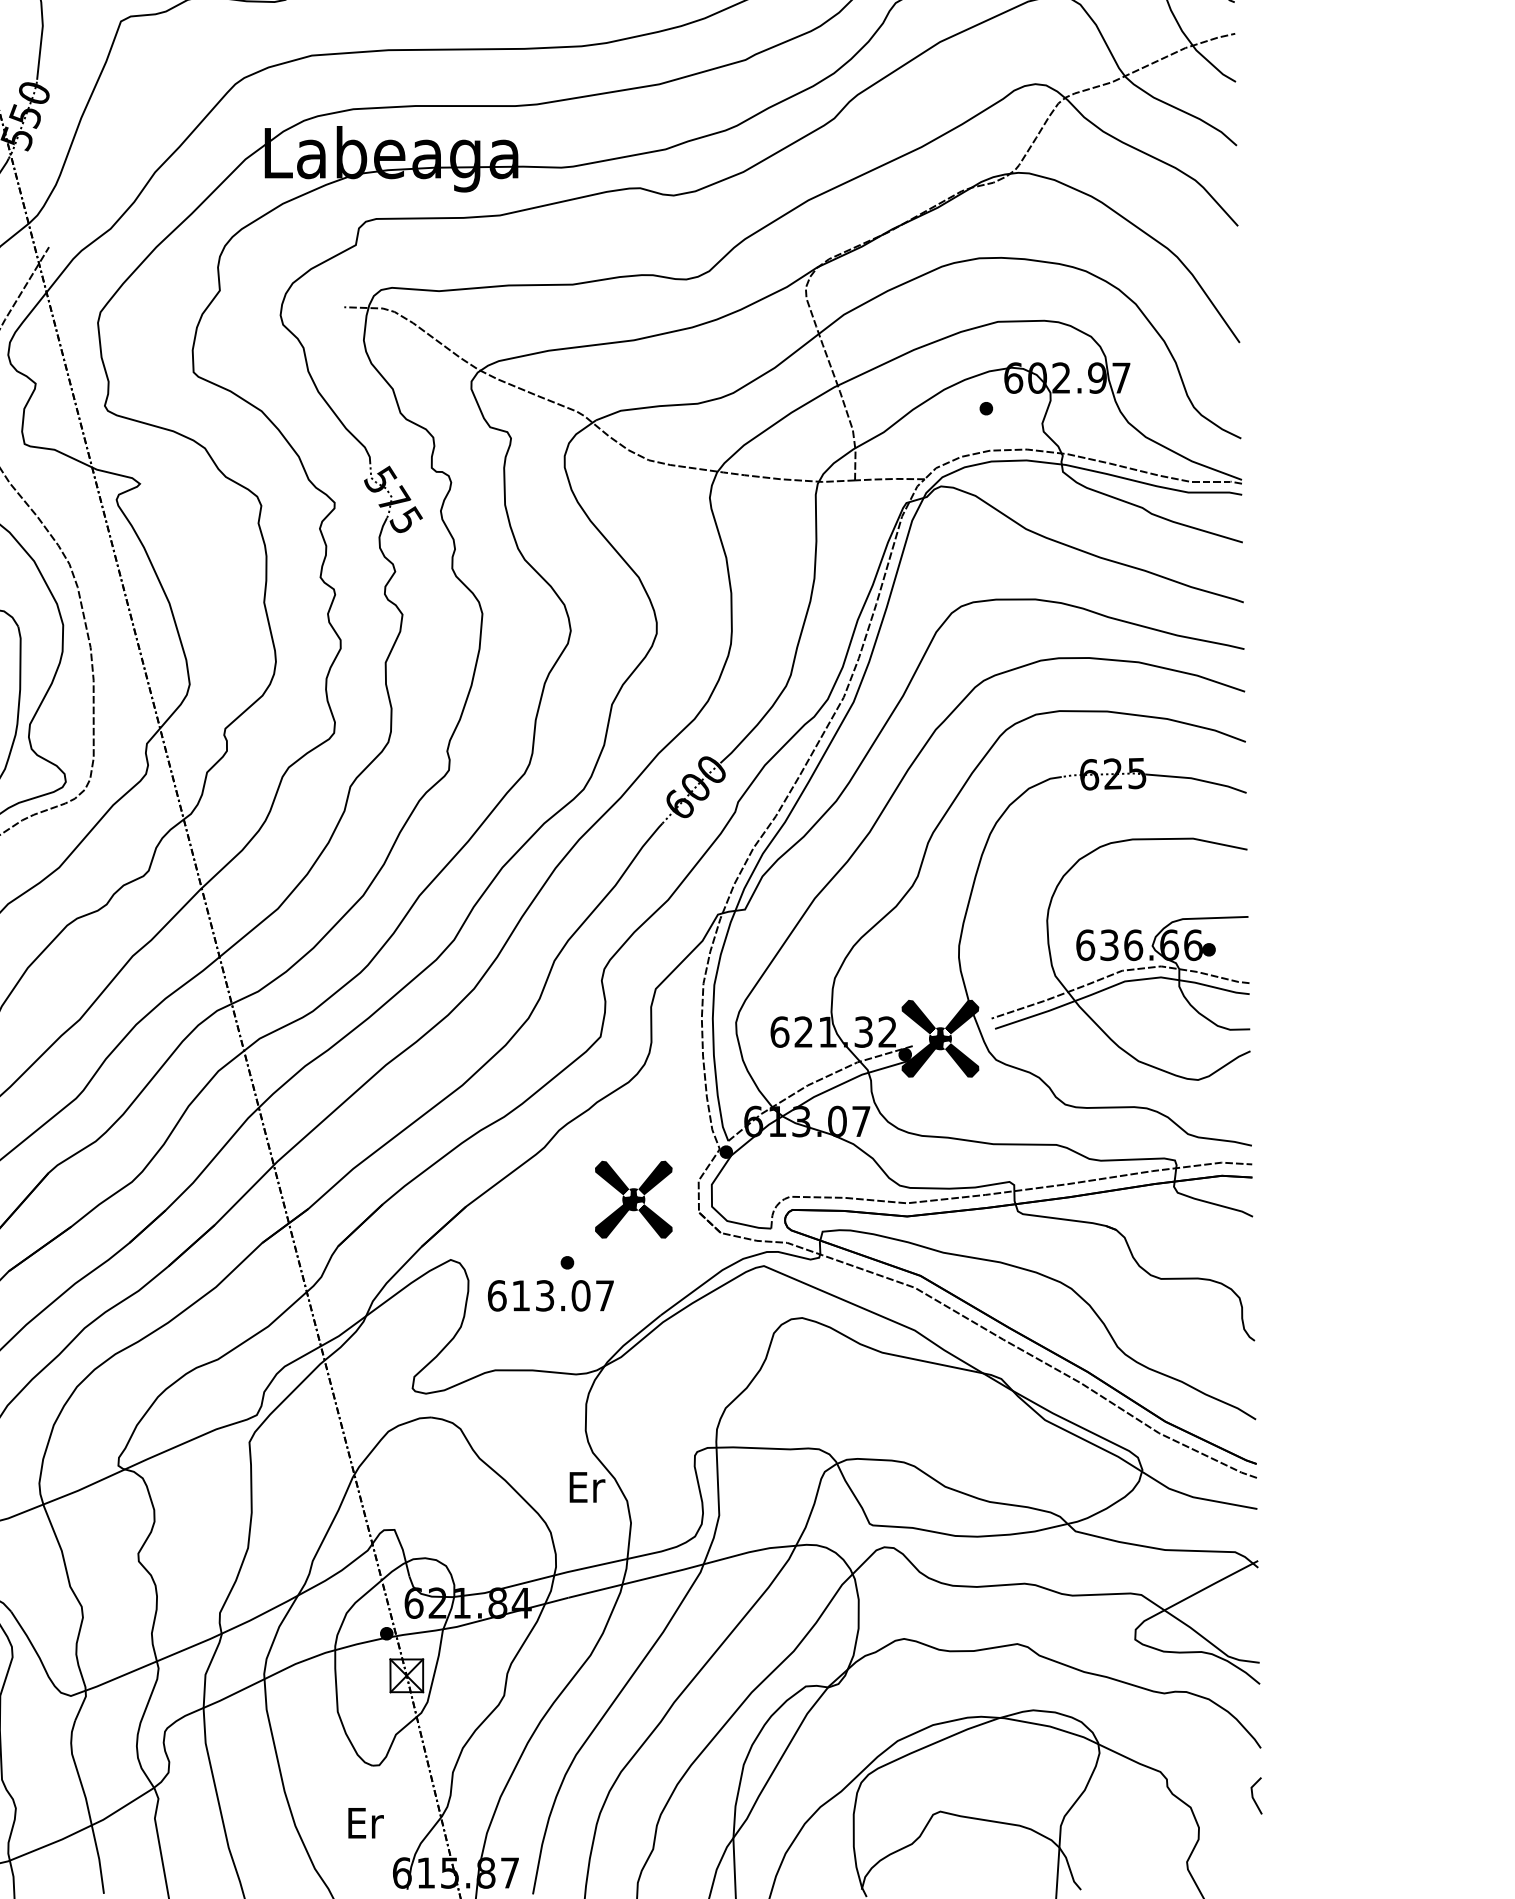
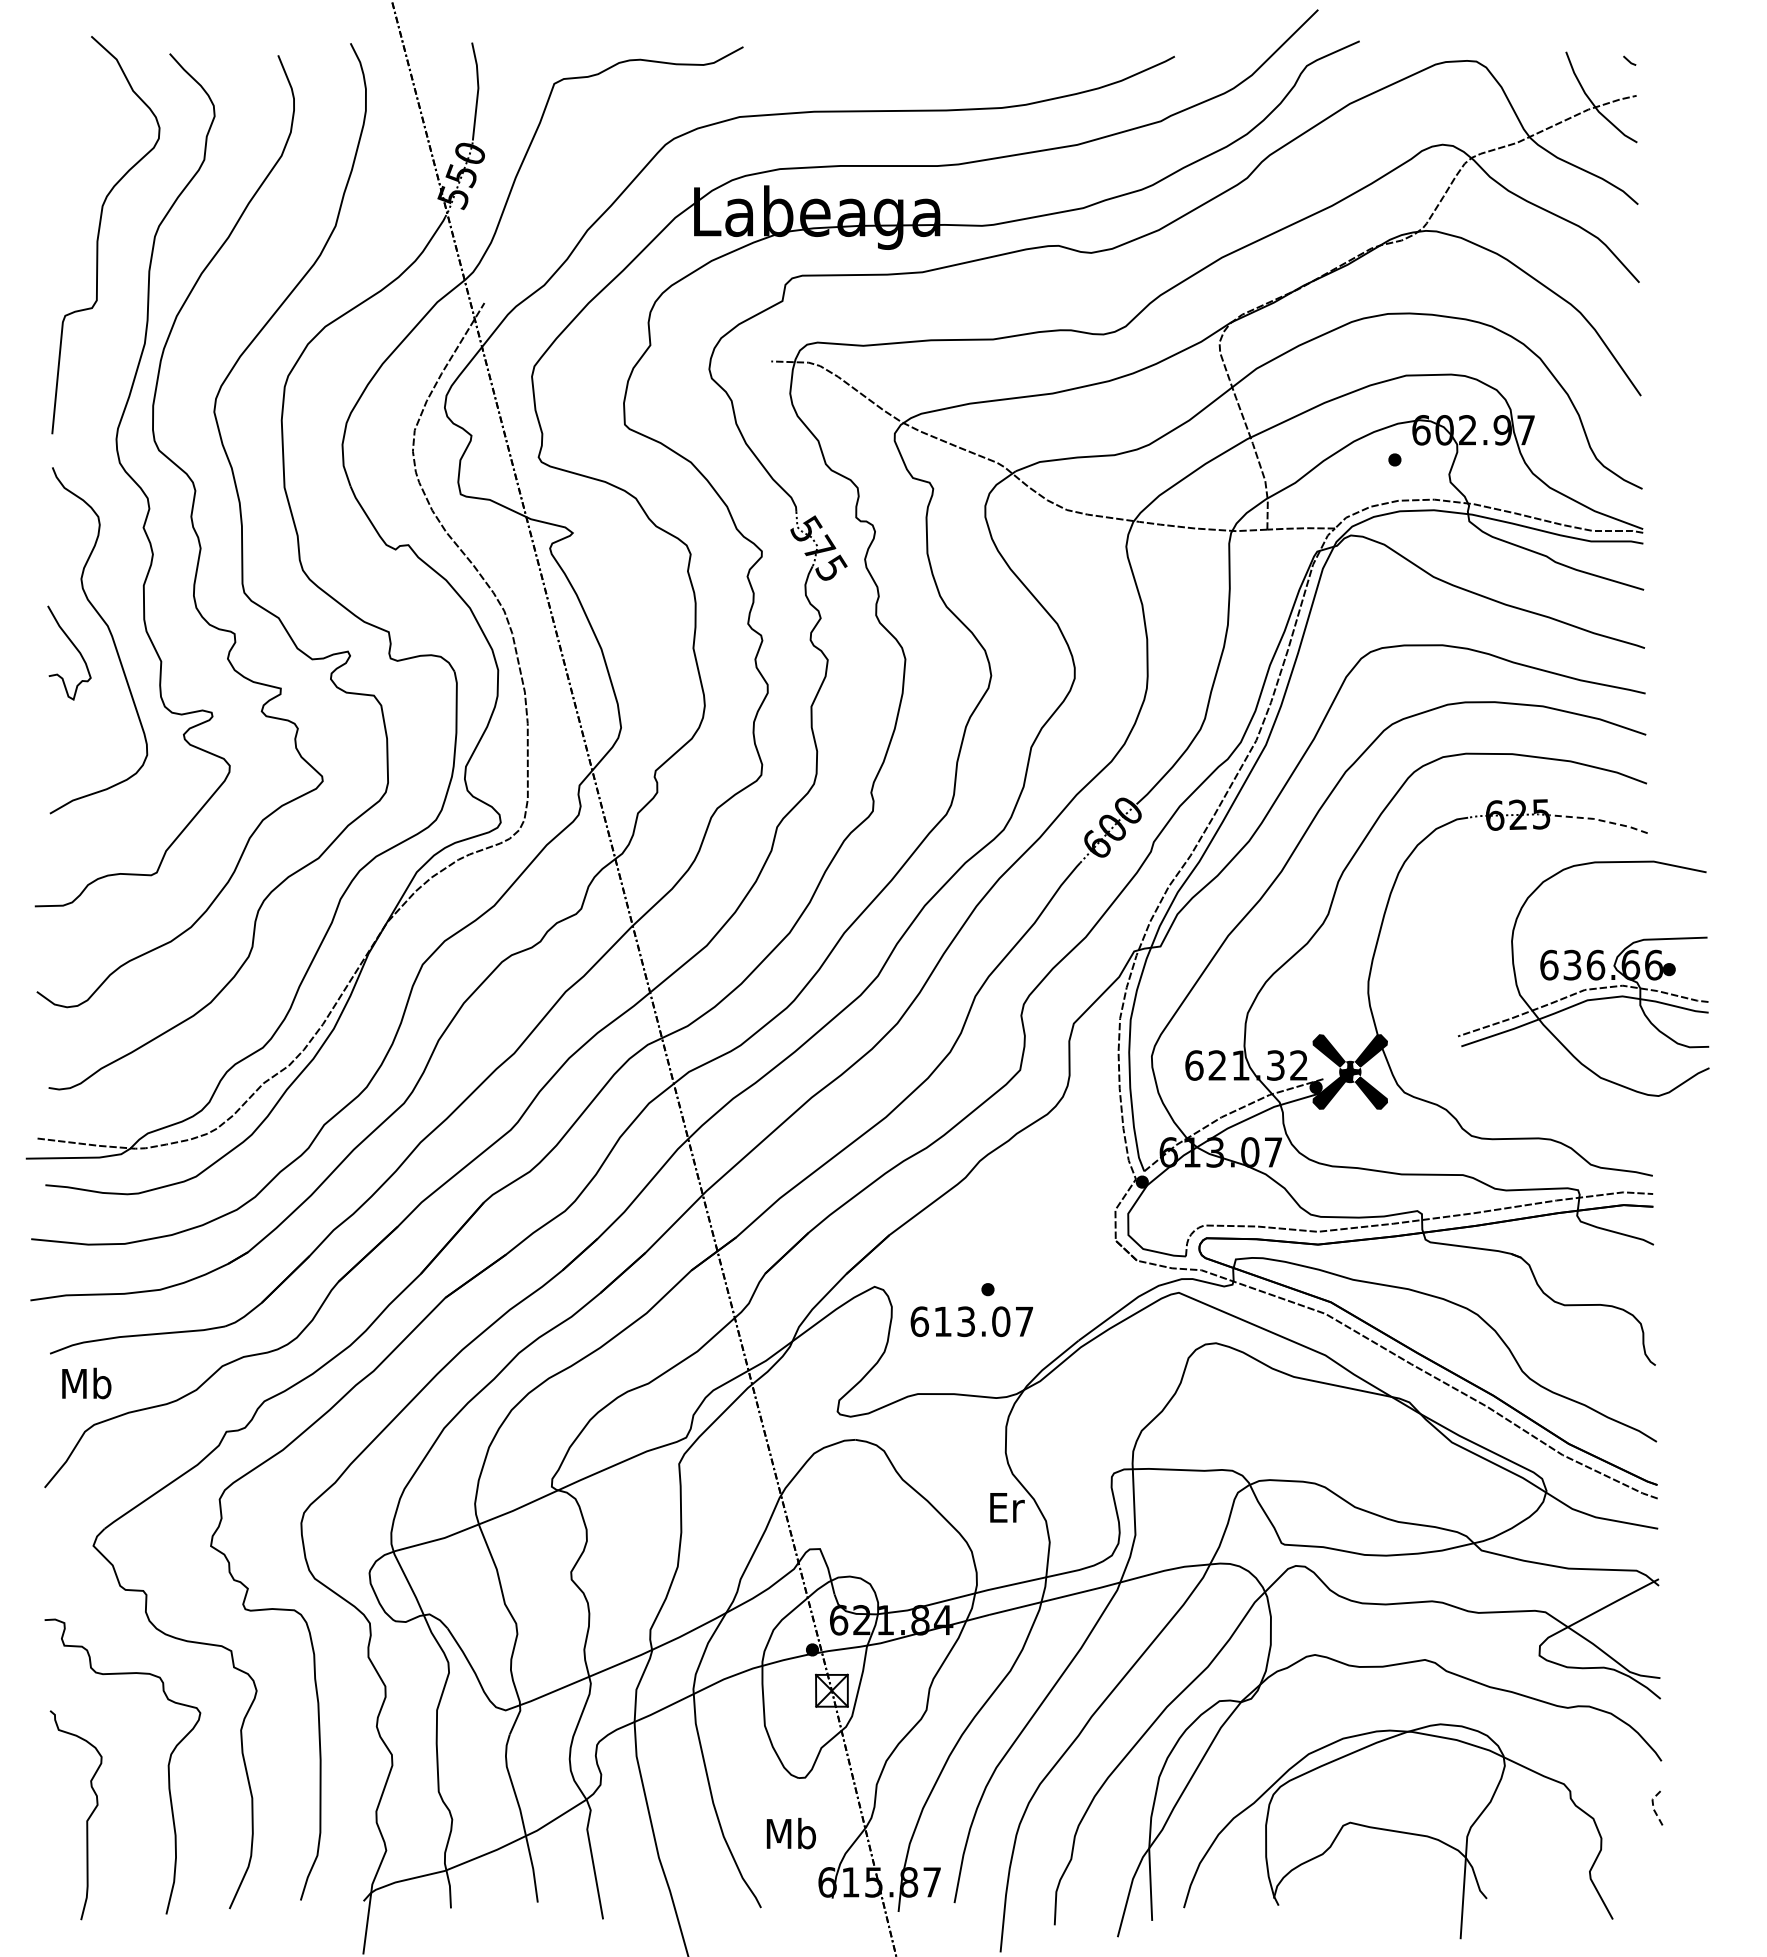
line: (1196, 779) -> (1599, 820), solid -> dashed
part: (1120, 958) -> (1583, 978), moved
part: (633, 1198) -> (1052, 1227), removed
line: (1252, 1794) -> (1653, 1806), solid -> dashed
text: (365, 1822) -> (791, 1833), Er -> Mb

